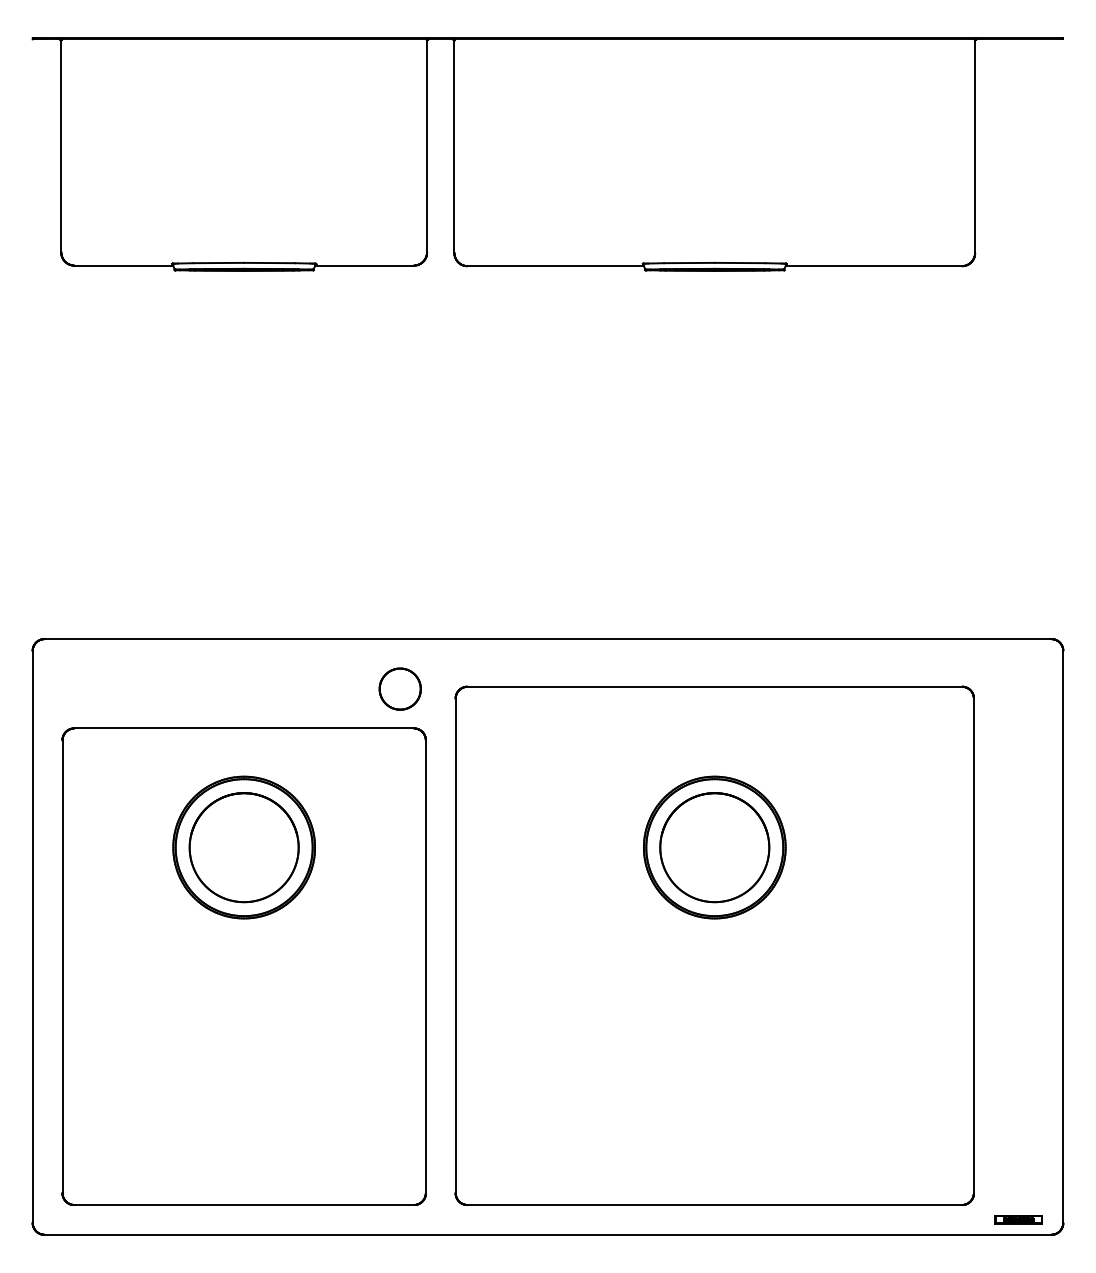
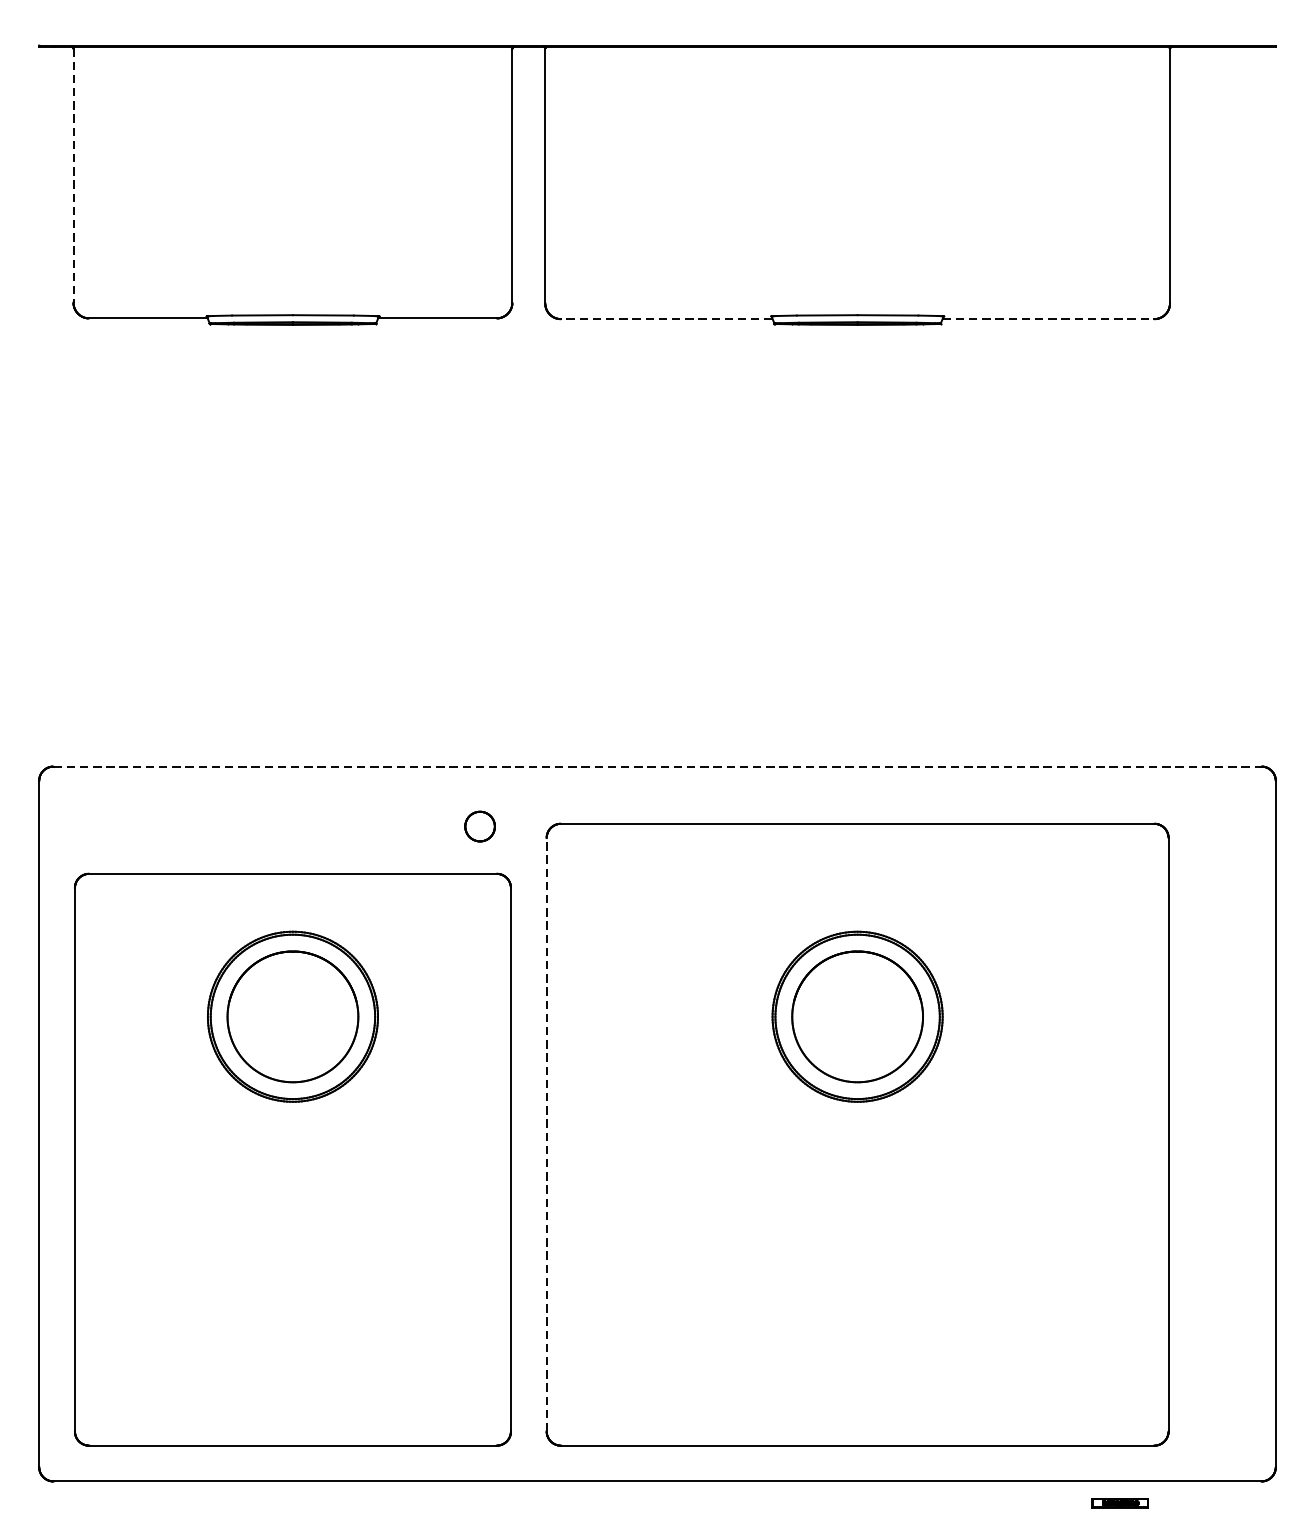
line: (61, 146) -> (73, 175), solid -> dashed
line: (555, 266) -> (666, 319), solid -> dashed
line: (874, 266) -> (1049, 319), solid -> dashed
line: (548, 639) -> (658, 767), solid -> dashed
part: (399, 688) -> (479, 825), size x0.6
line: (455, 945) -> (546, 1134), solid -> dashed
part: (1018, 1219) -> (1120, 1502), moved

